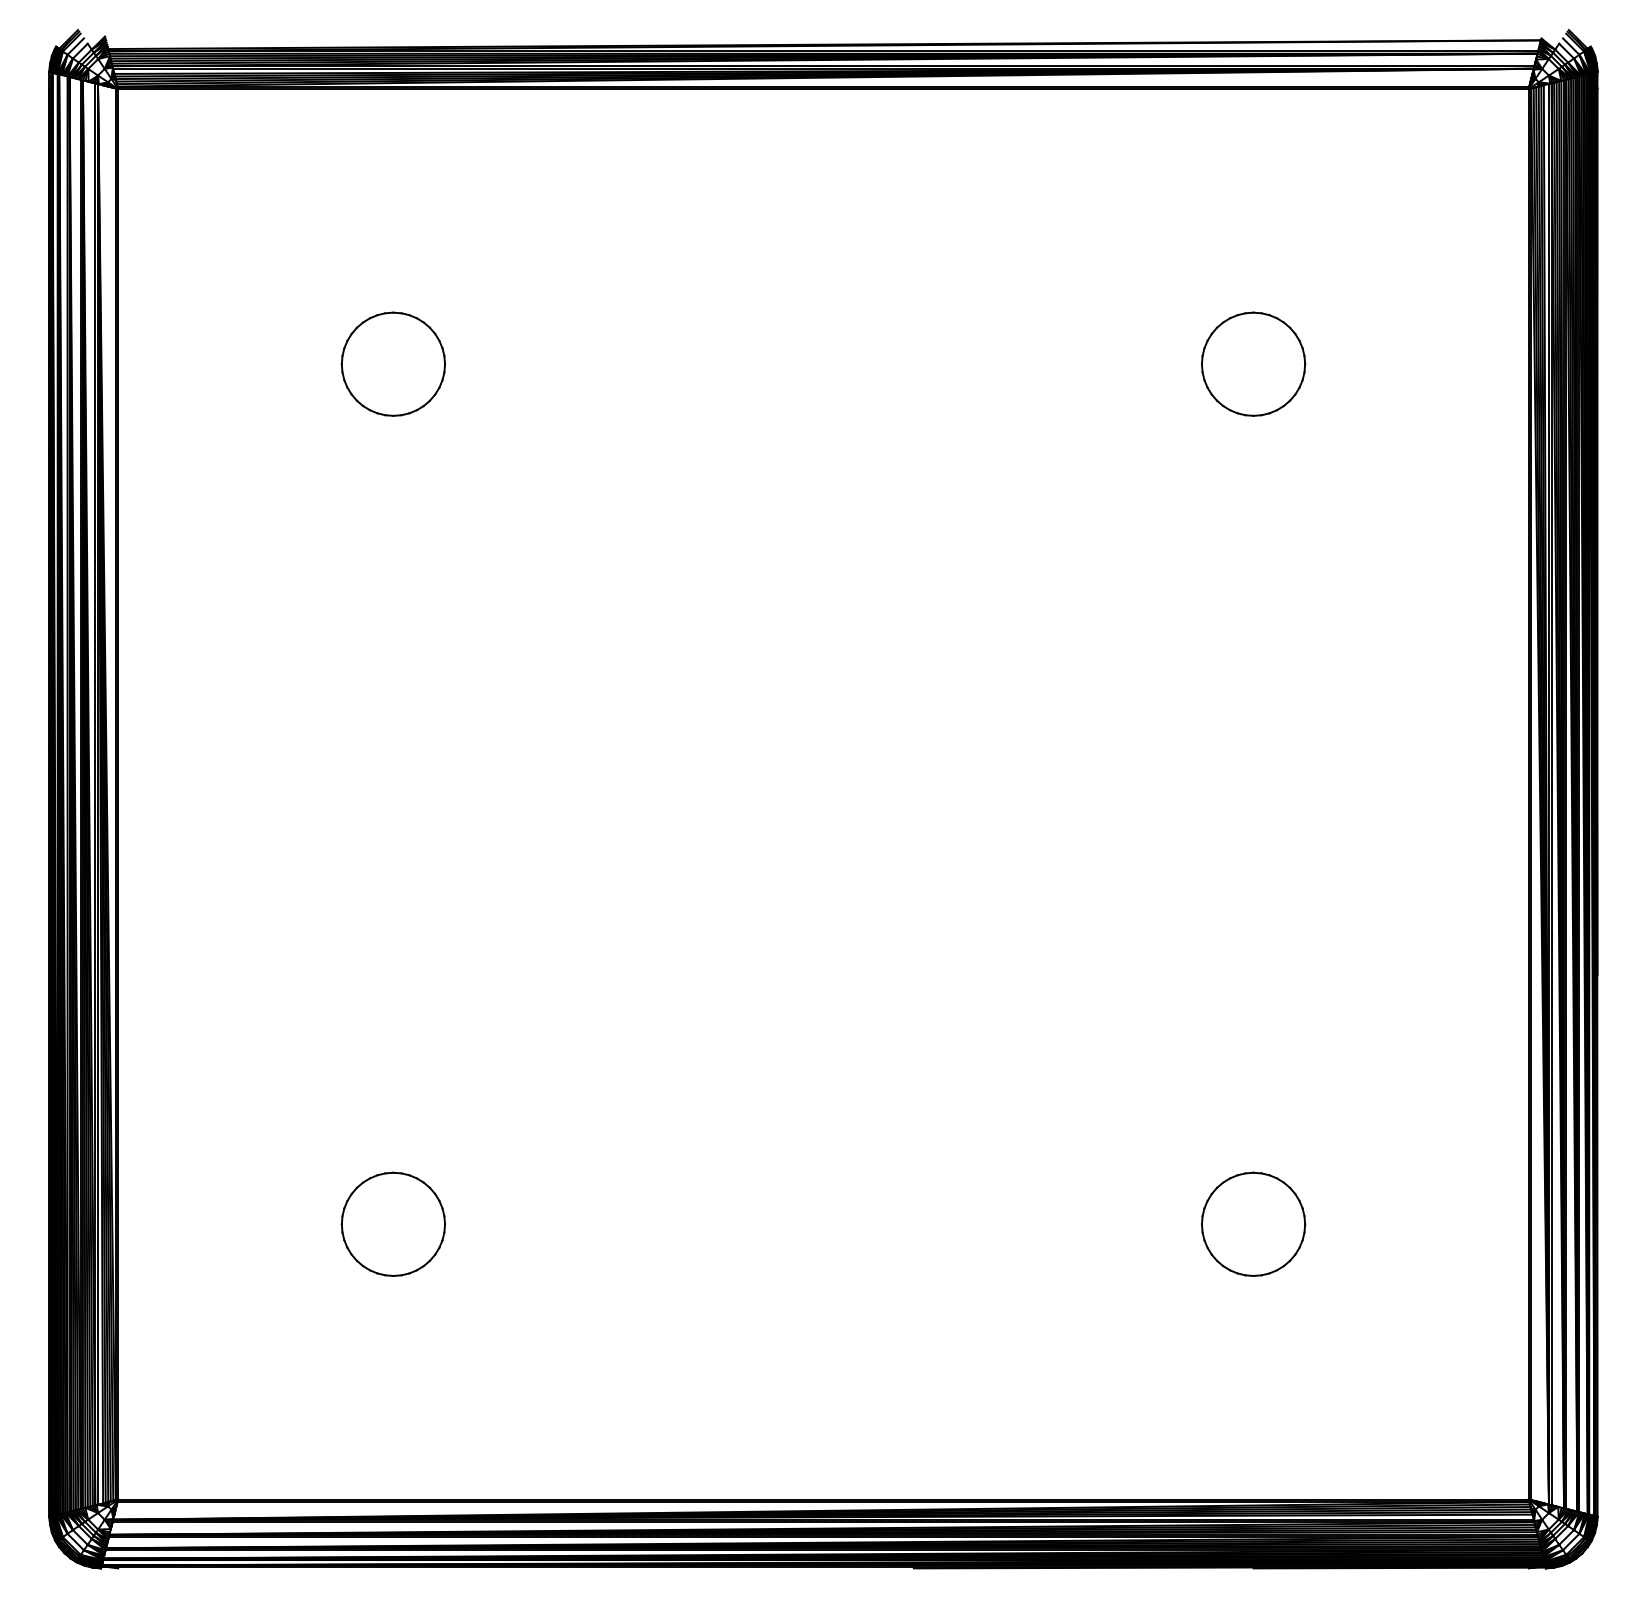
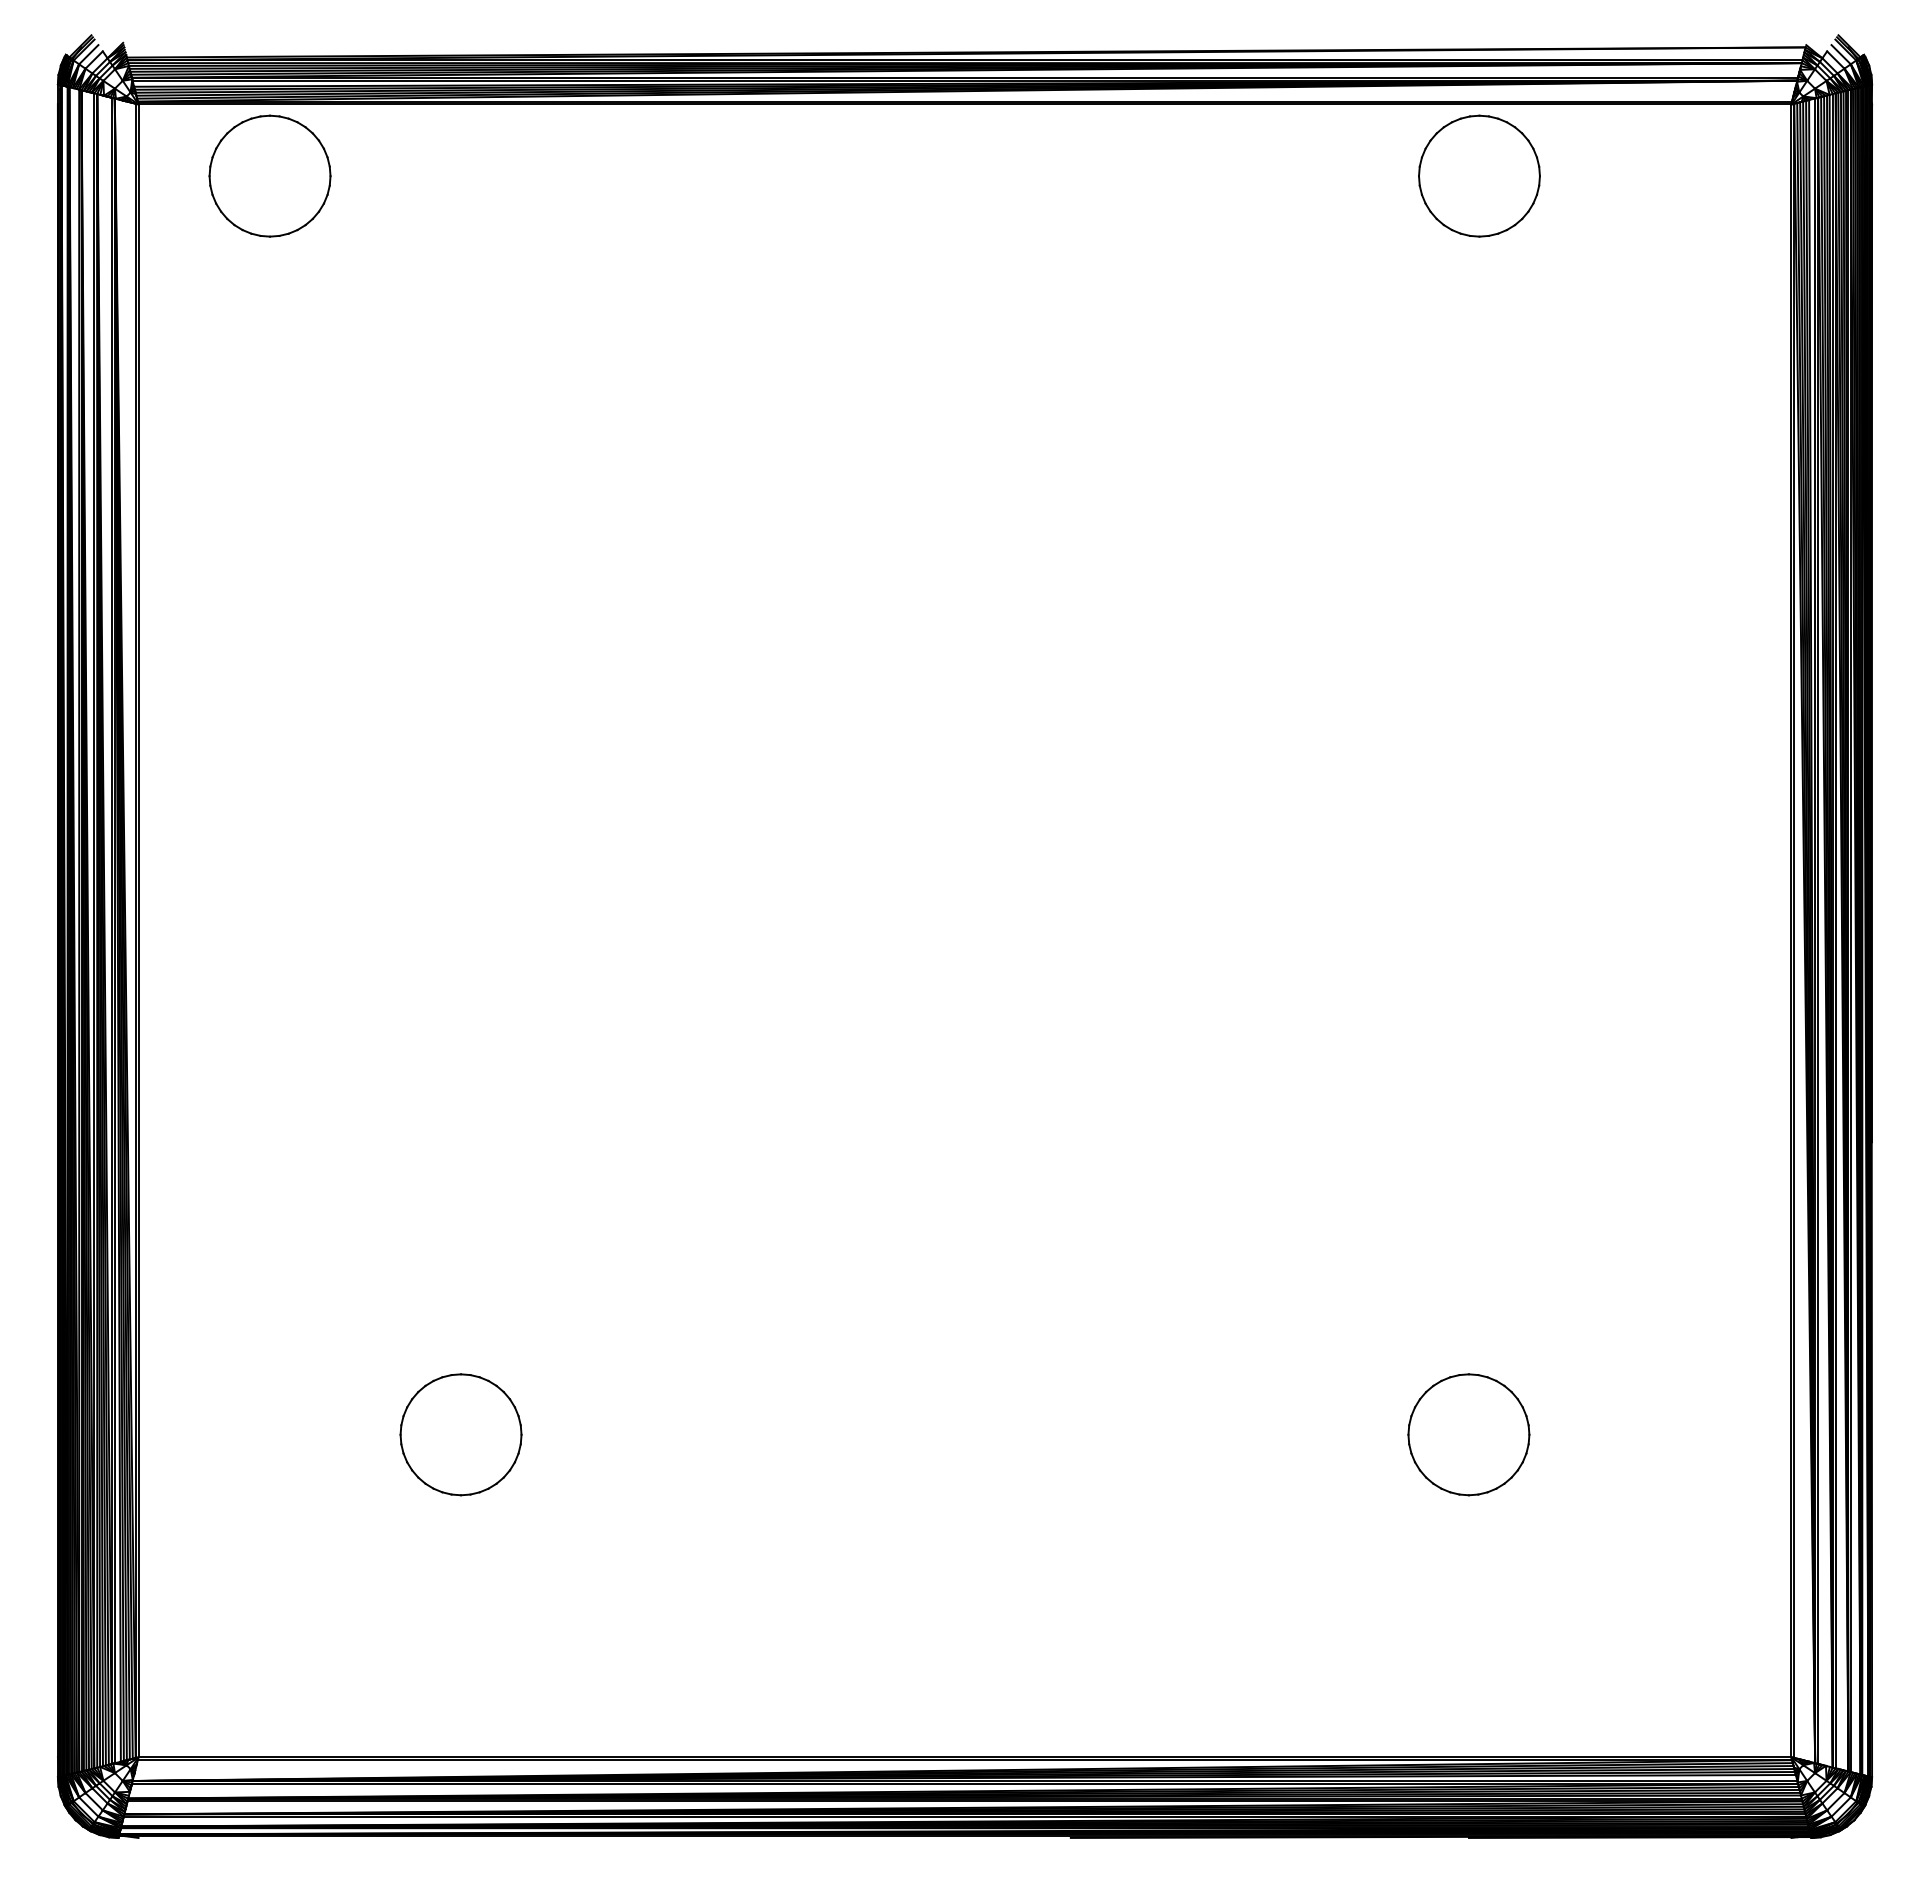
part: (392, 363) -> (268, 175), moved
part: (1253, 363) -> (1479, 175), moved

